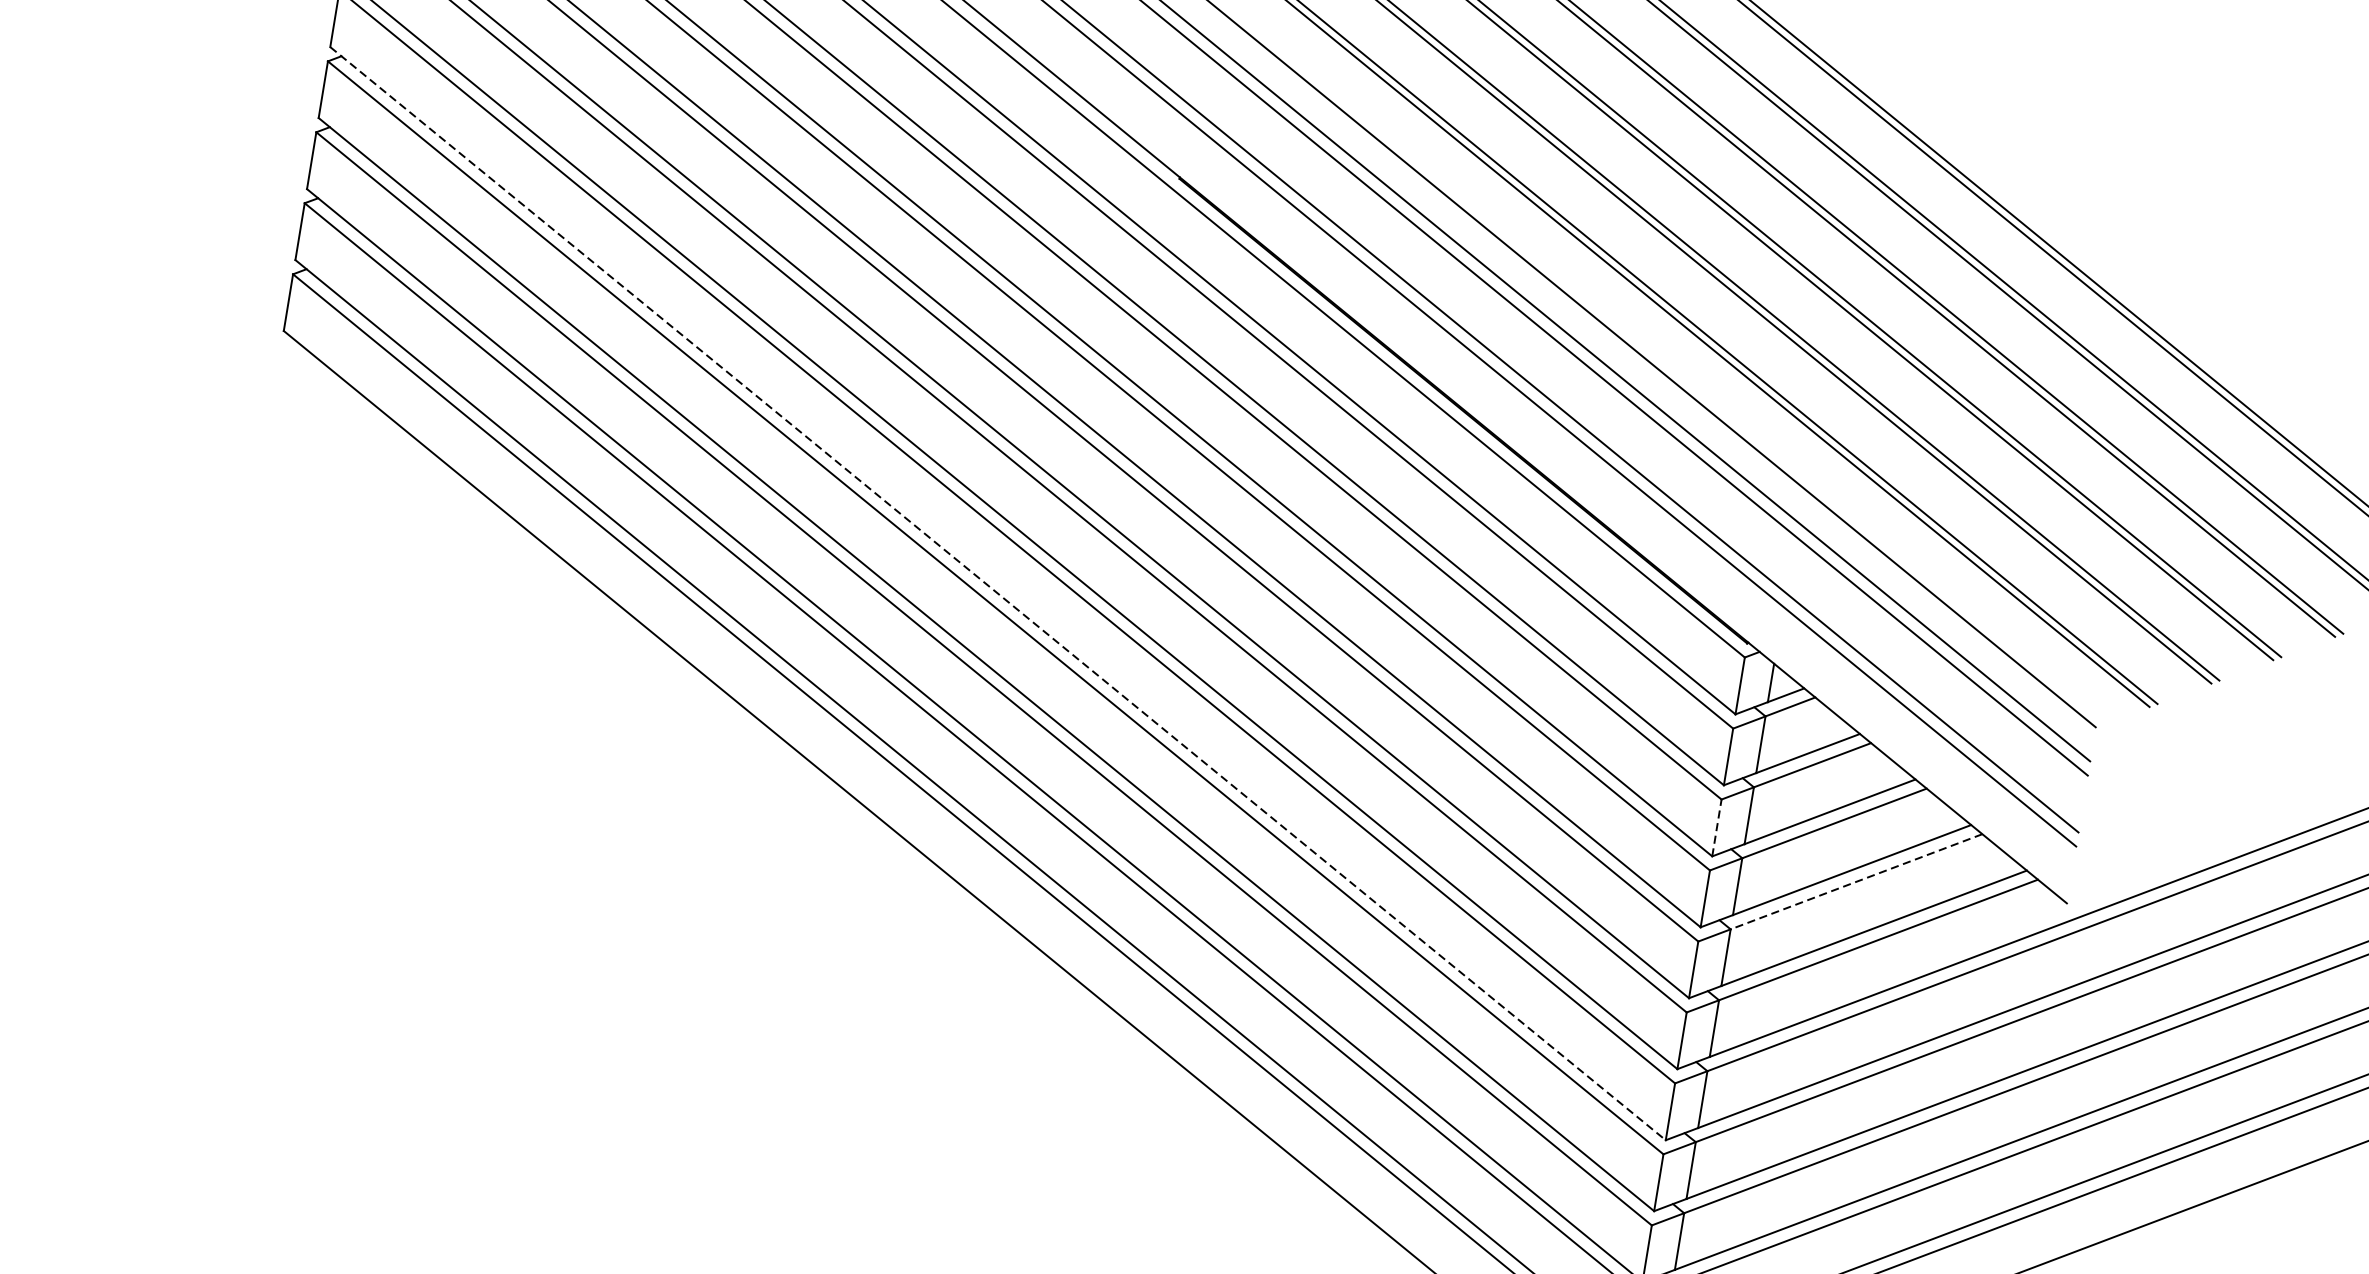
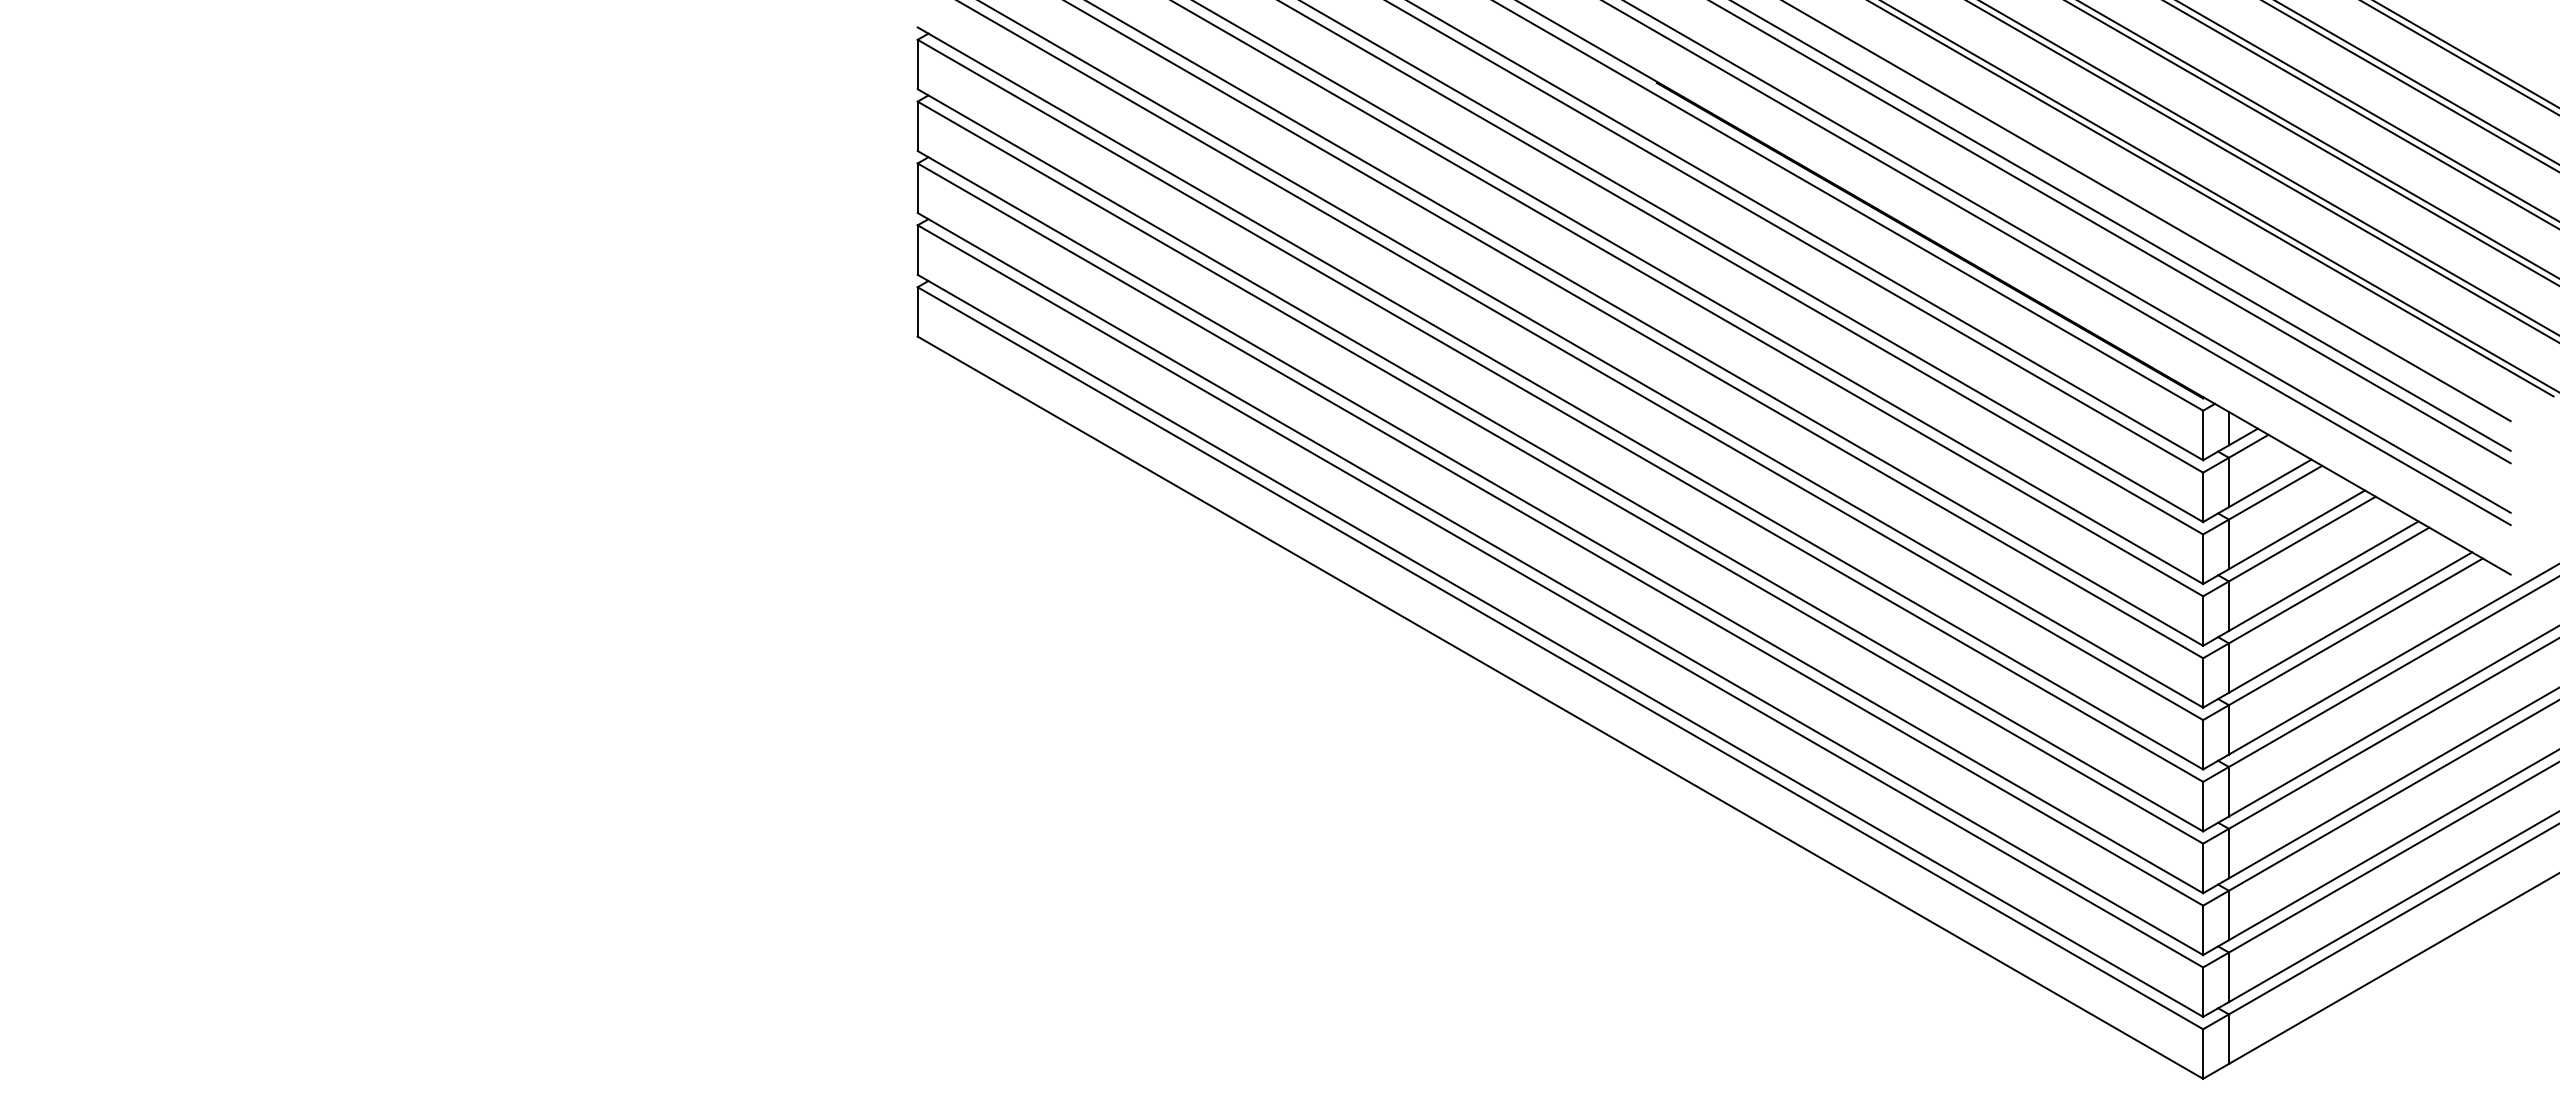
line: (998, 593) -> (1560, 460), dashed -> solid
line: (1717, 828) -> (2203, 559), dashed -> solid
line: (1856, 881) -> (2329, 585), dashed -> solid

